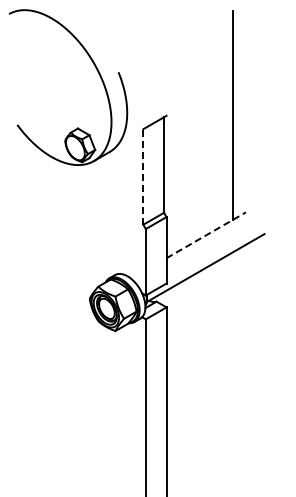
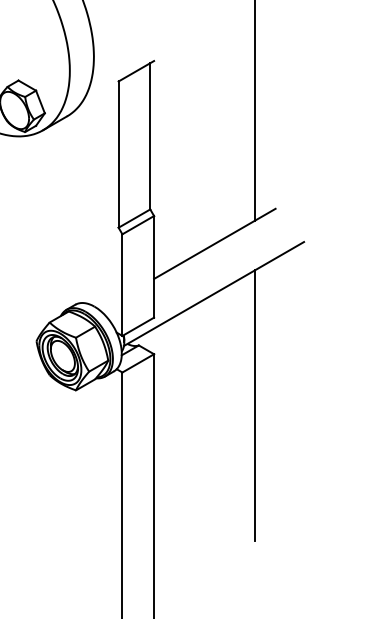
line: (143, 176) -> (118, 153), dashed -> solid
line: (206, 235) -> (215, 244), dashed -> solid
line: (232, 340) -> (255, 404), added

